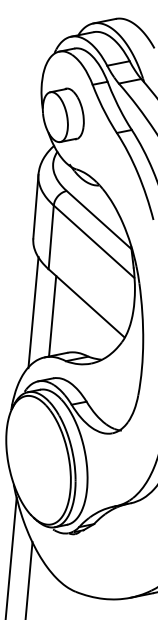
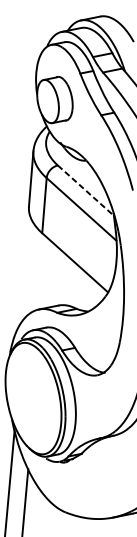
line: (99, 220) -> (86, 191), solid -> dashed
line: (33, 312) -> (29, 270), removed
line: (52, 316) -> (45, 274), removed

